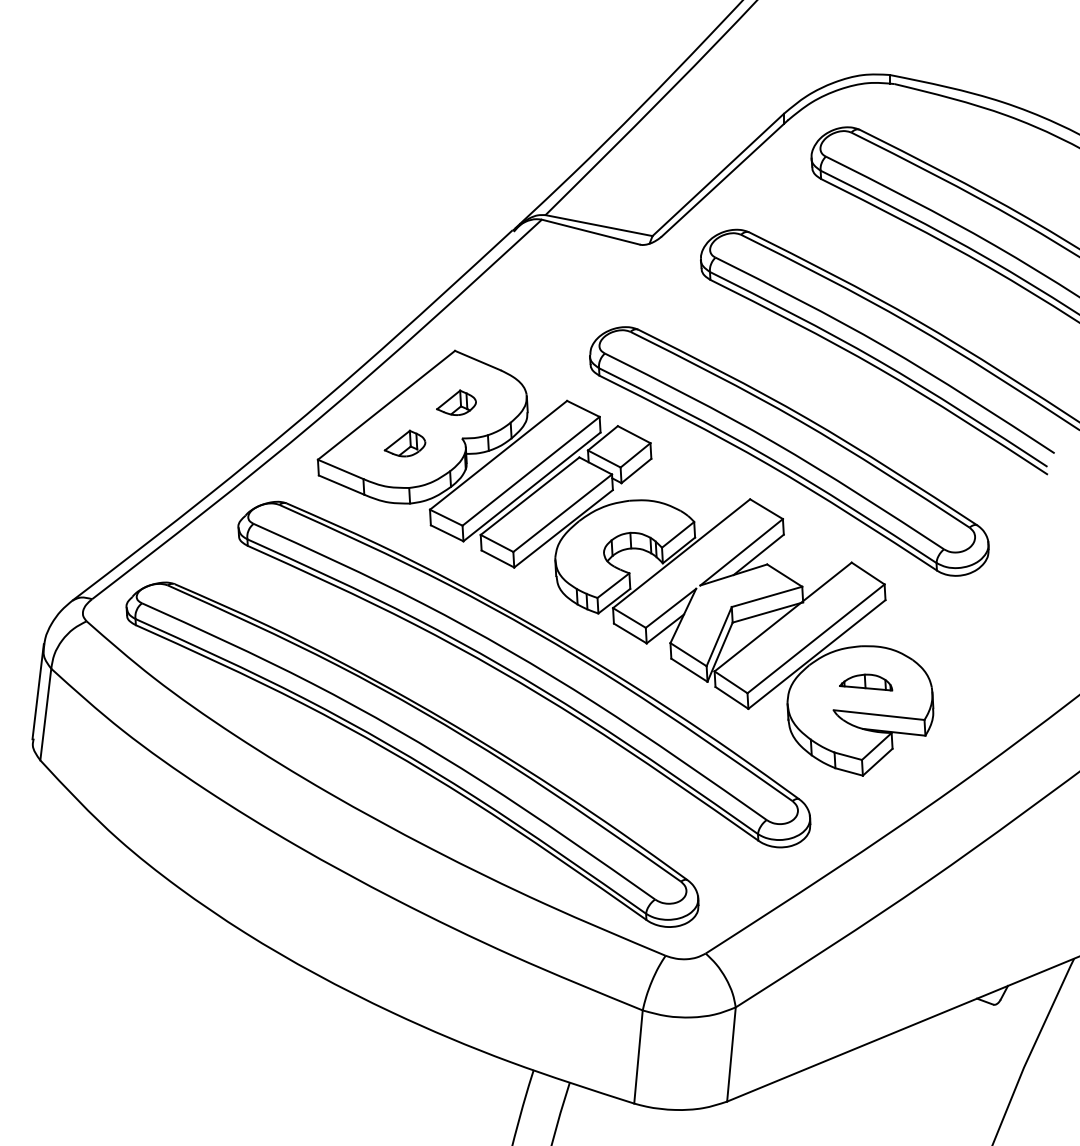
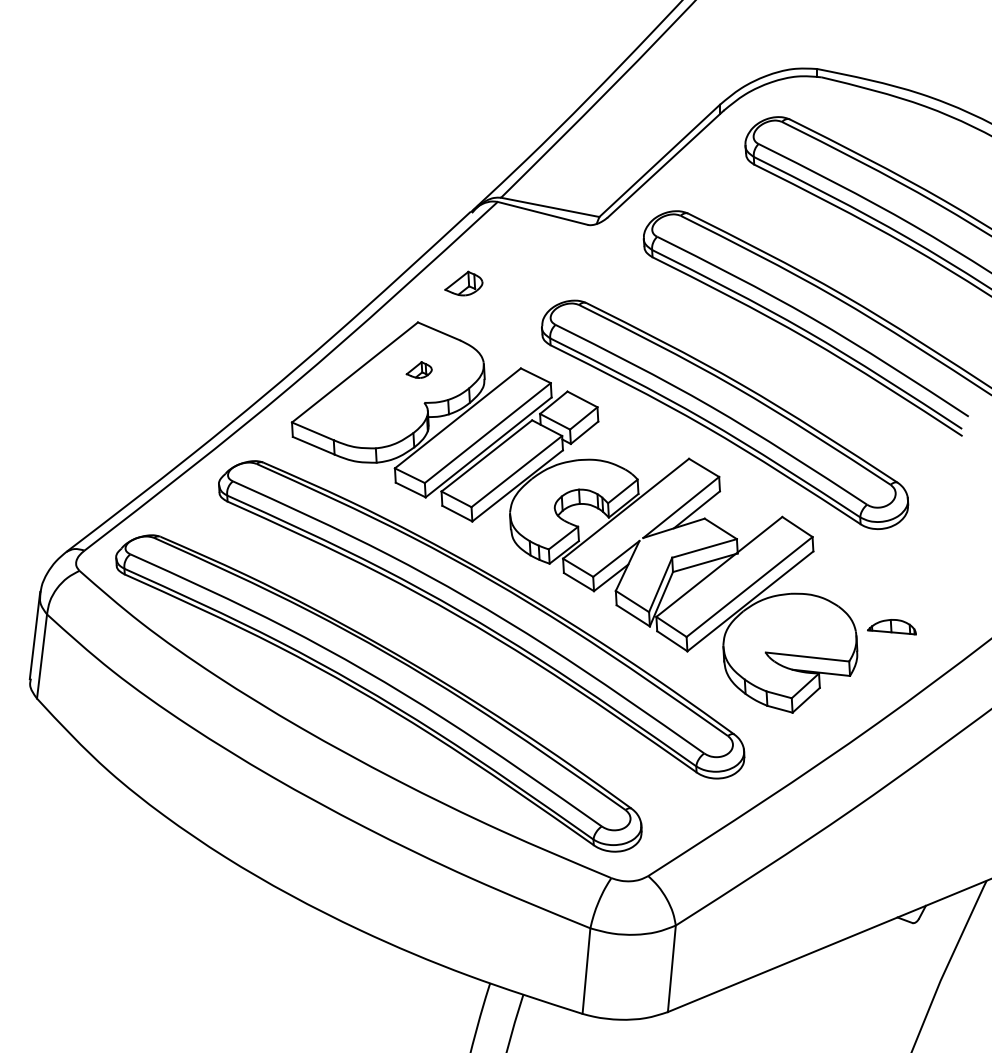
part: (456, 402) -> (419, 369), size x0.7
part: (404, 443) -> (463, 283), moved
part: (866, 682) -> (892, 627), moved

